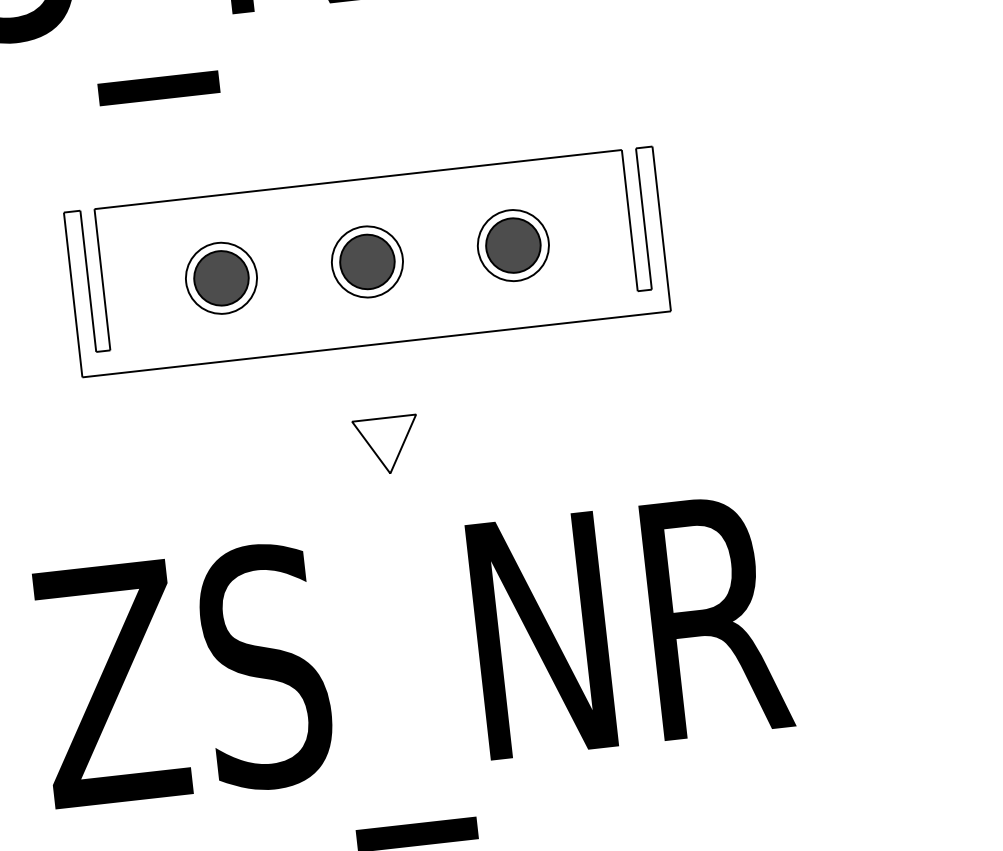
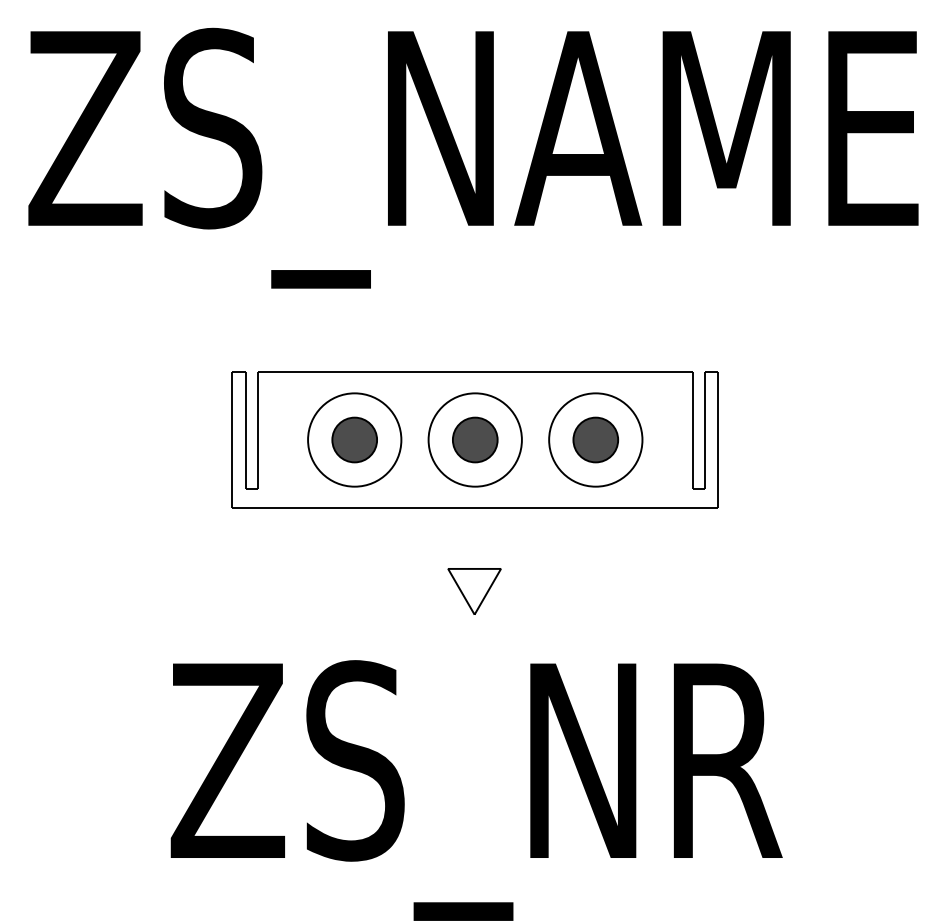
circle: (512, 245) -> (595, 439), size x1.6
circle: (367, 261) -> (475, 439), size x1.6
circle: (221, 277) -> (354, 439), size x1.6

